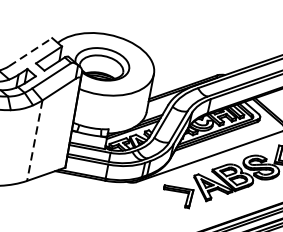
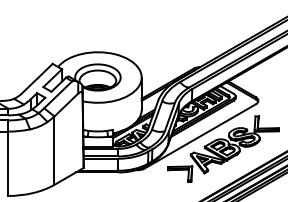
line: (31, 51) -> (37, 78), dashed -> solid
line: (34, 141) -> (54, 151), dashed -> solid

